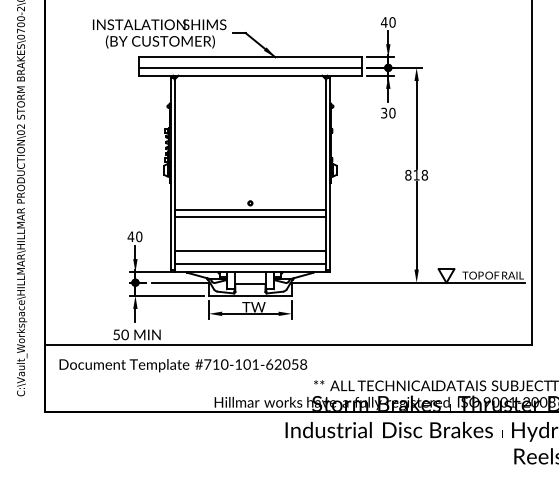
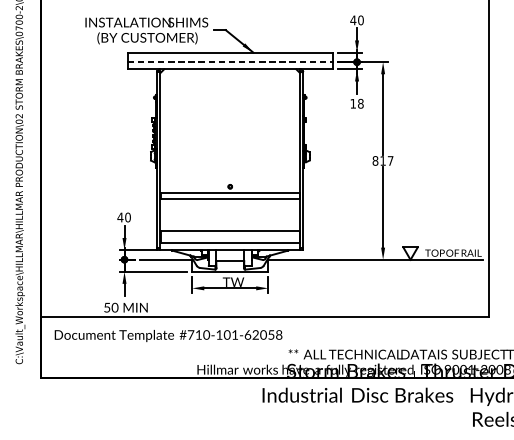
line: (250, 67) -> (230, 61), solid -> dashed
text: (388, 112) -> (357, 103), 30 -> 18
text: (424, 175) -> (390, 161), 818 -> 817

